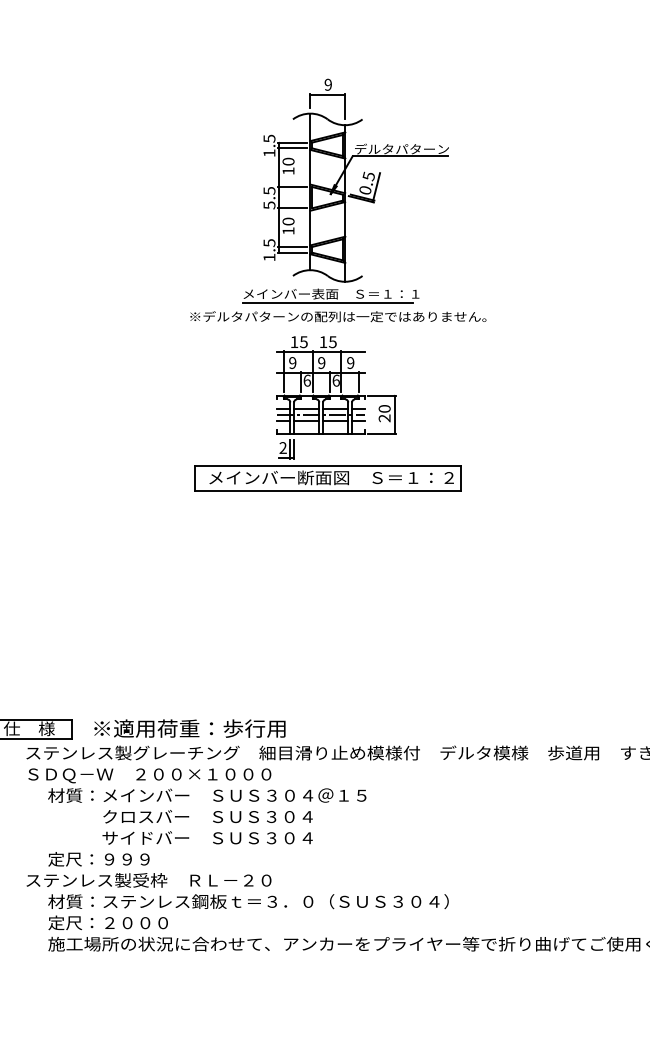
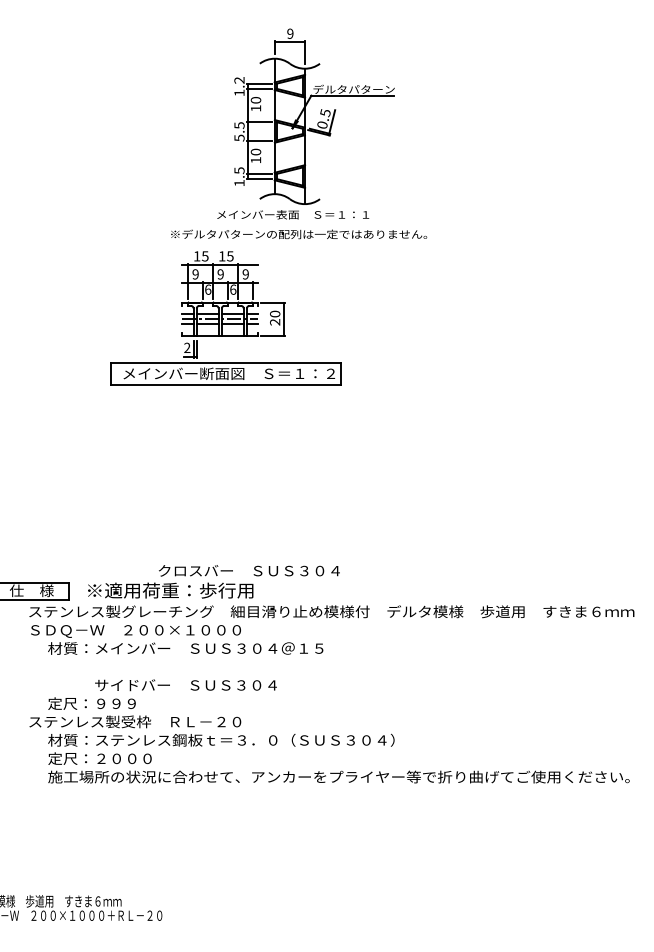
text: (269, 138) -> (239, 80), 1.5 -> 1.2
line: (327, 302) -> (289, 222), removed
part: (327, 413) -> (225, 318), moved
text: (208, 816) -> (249, 570), moved

